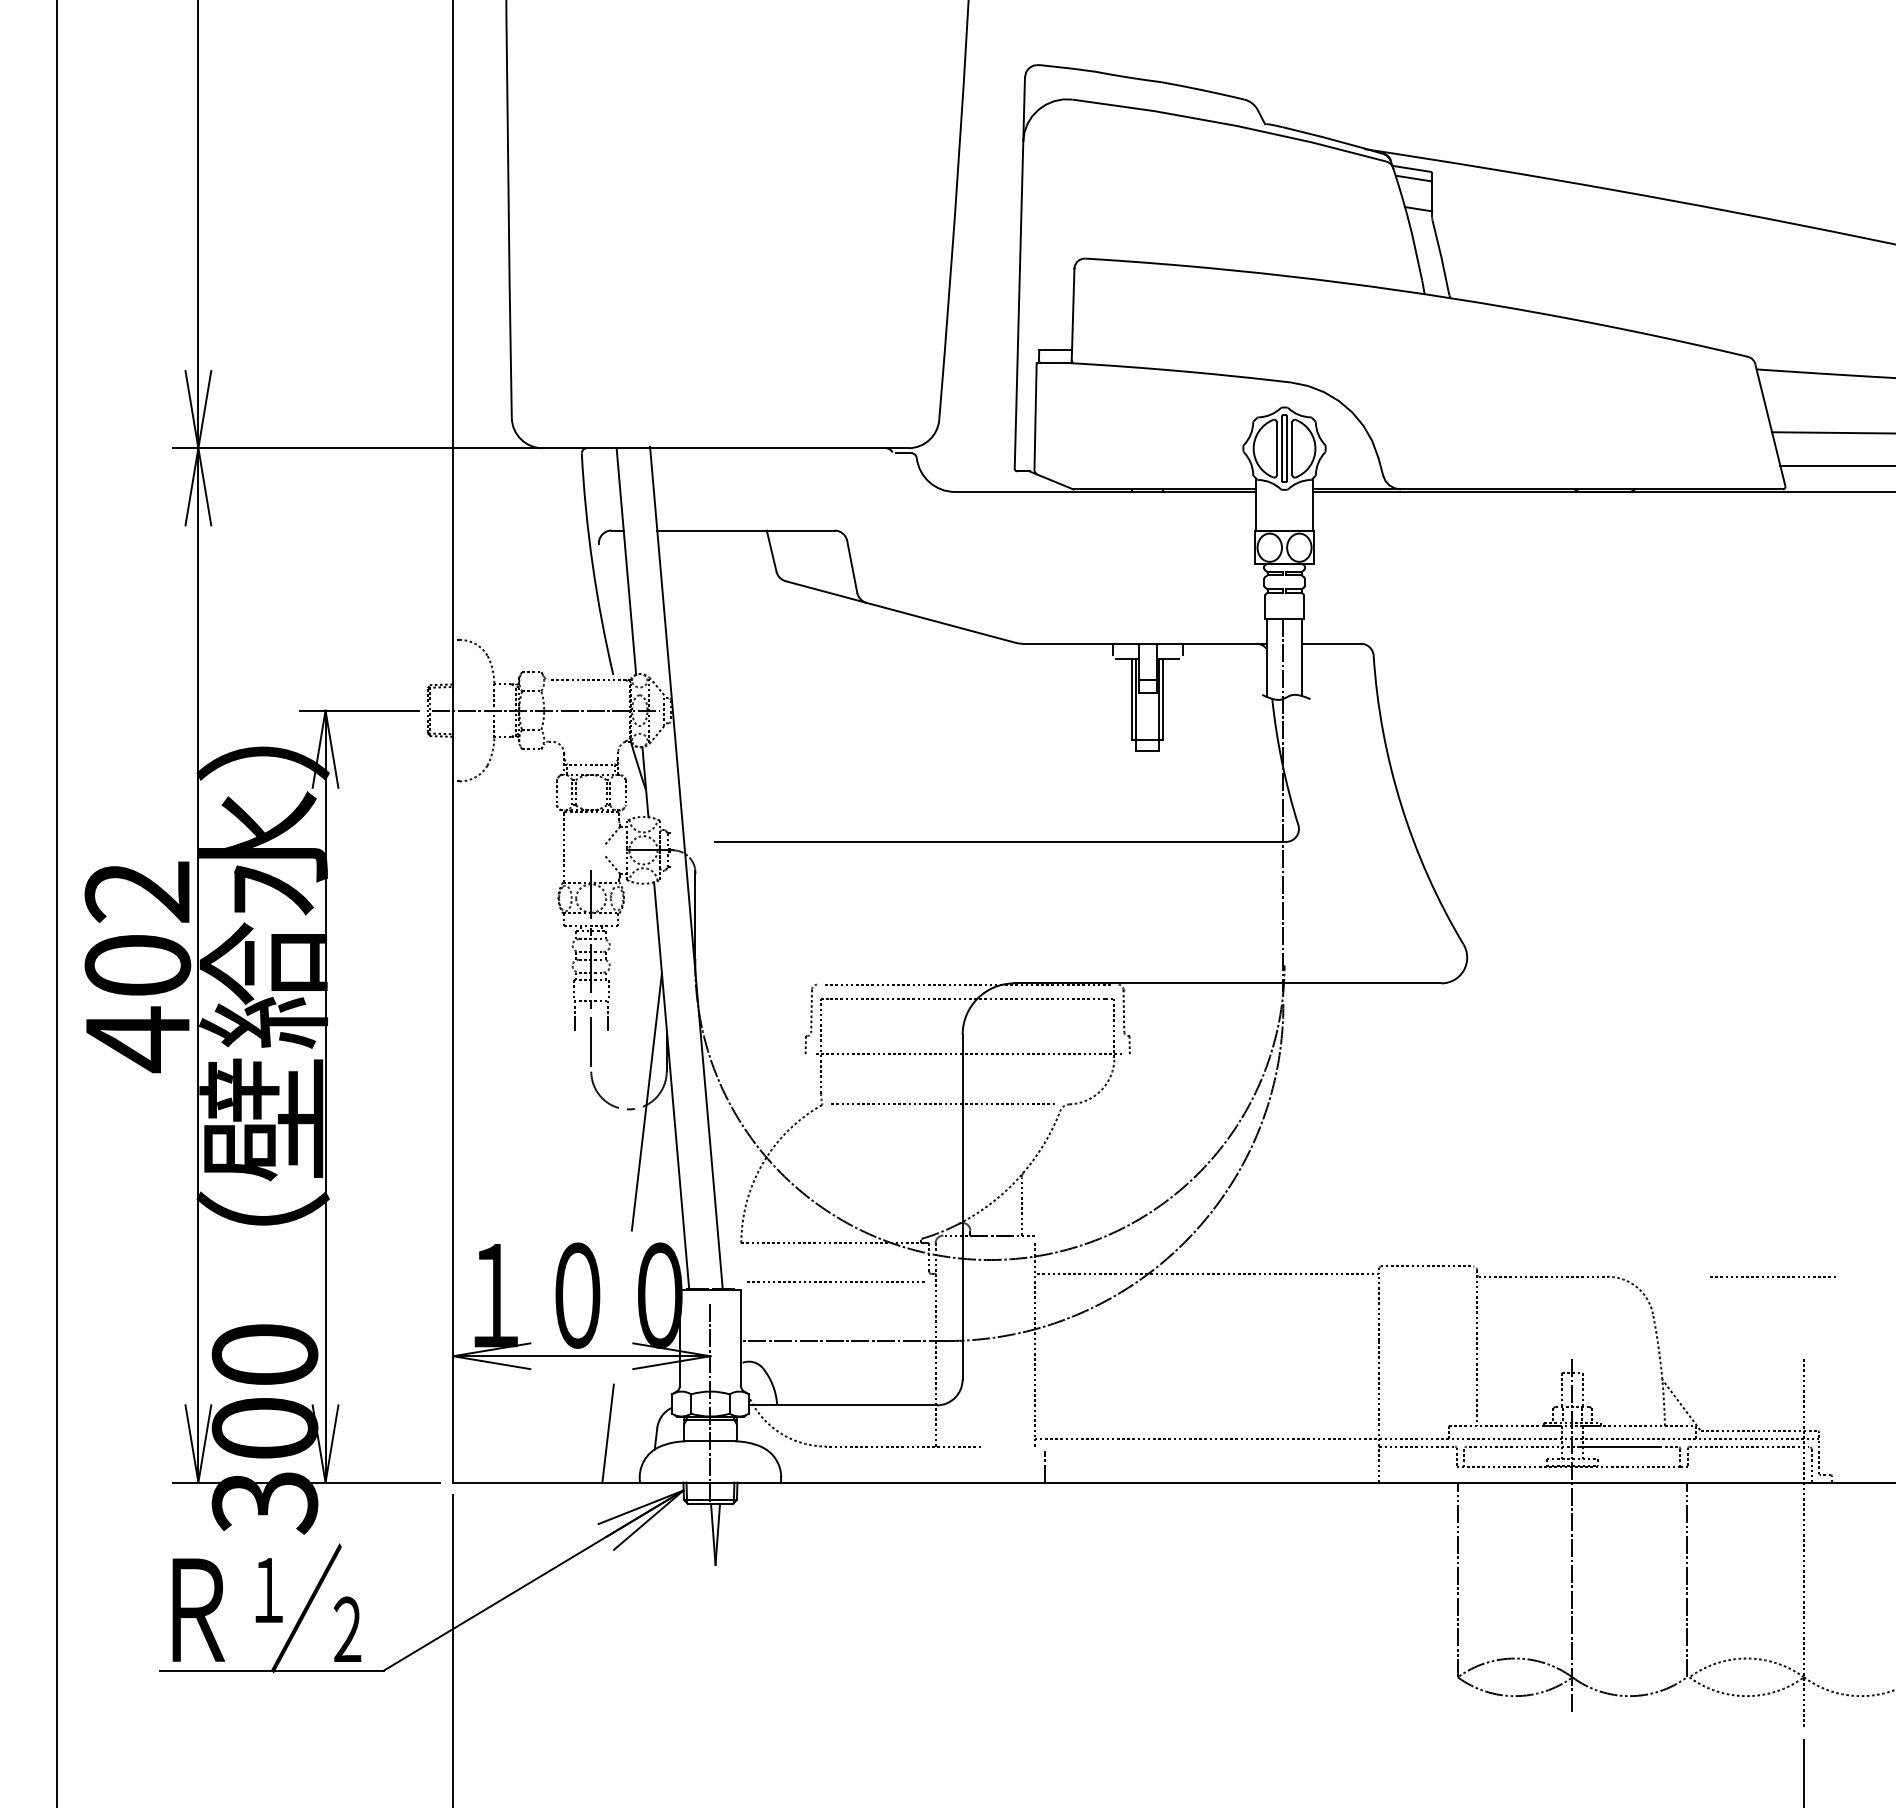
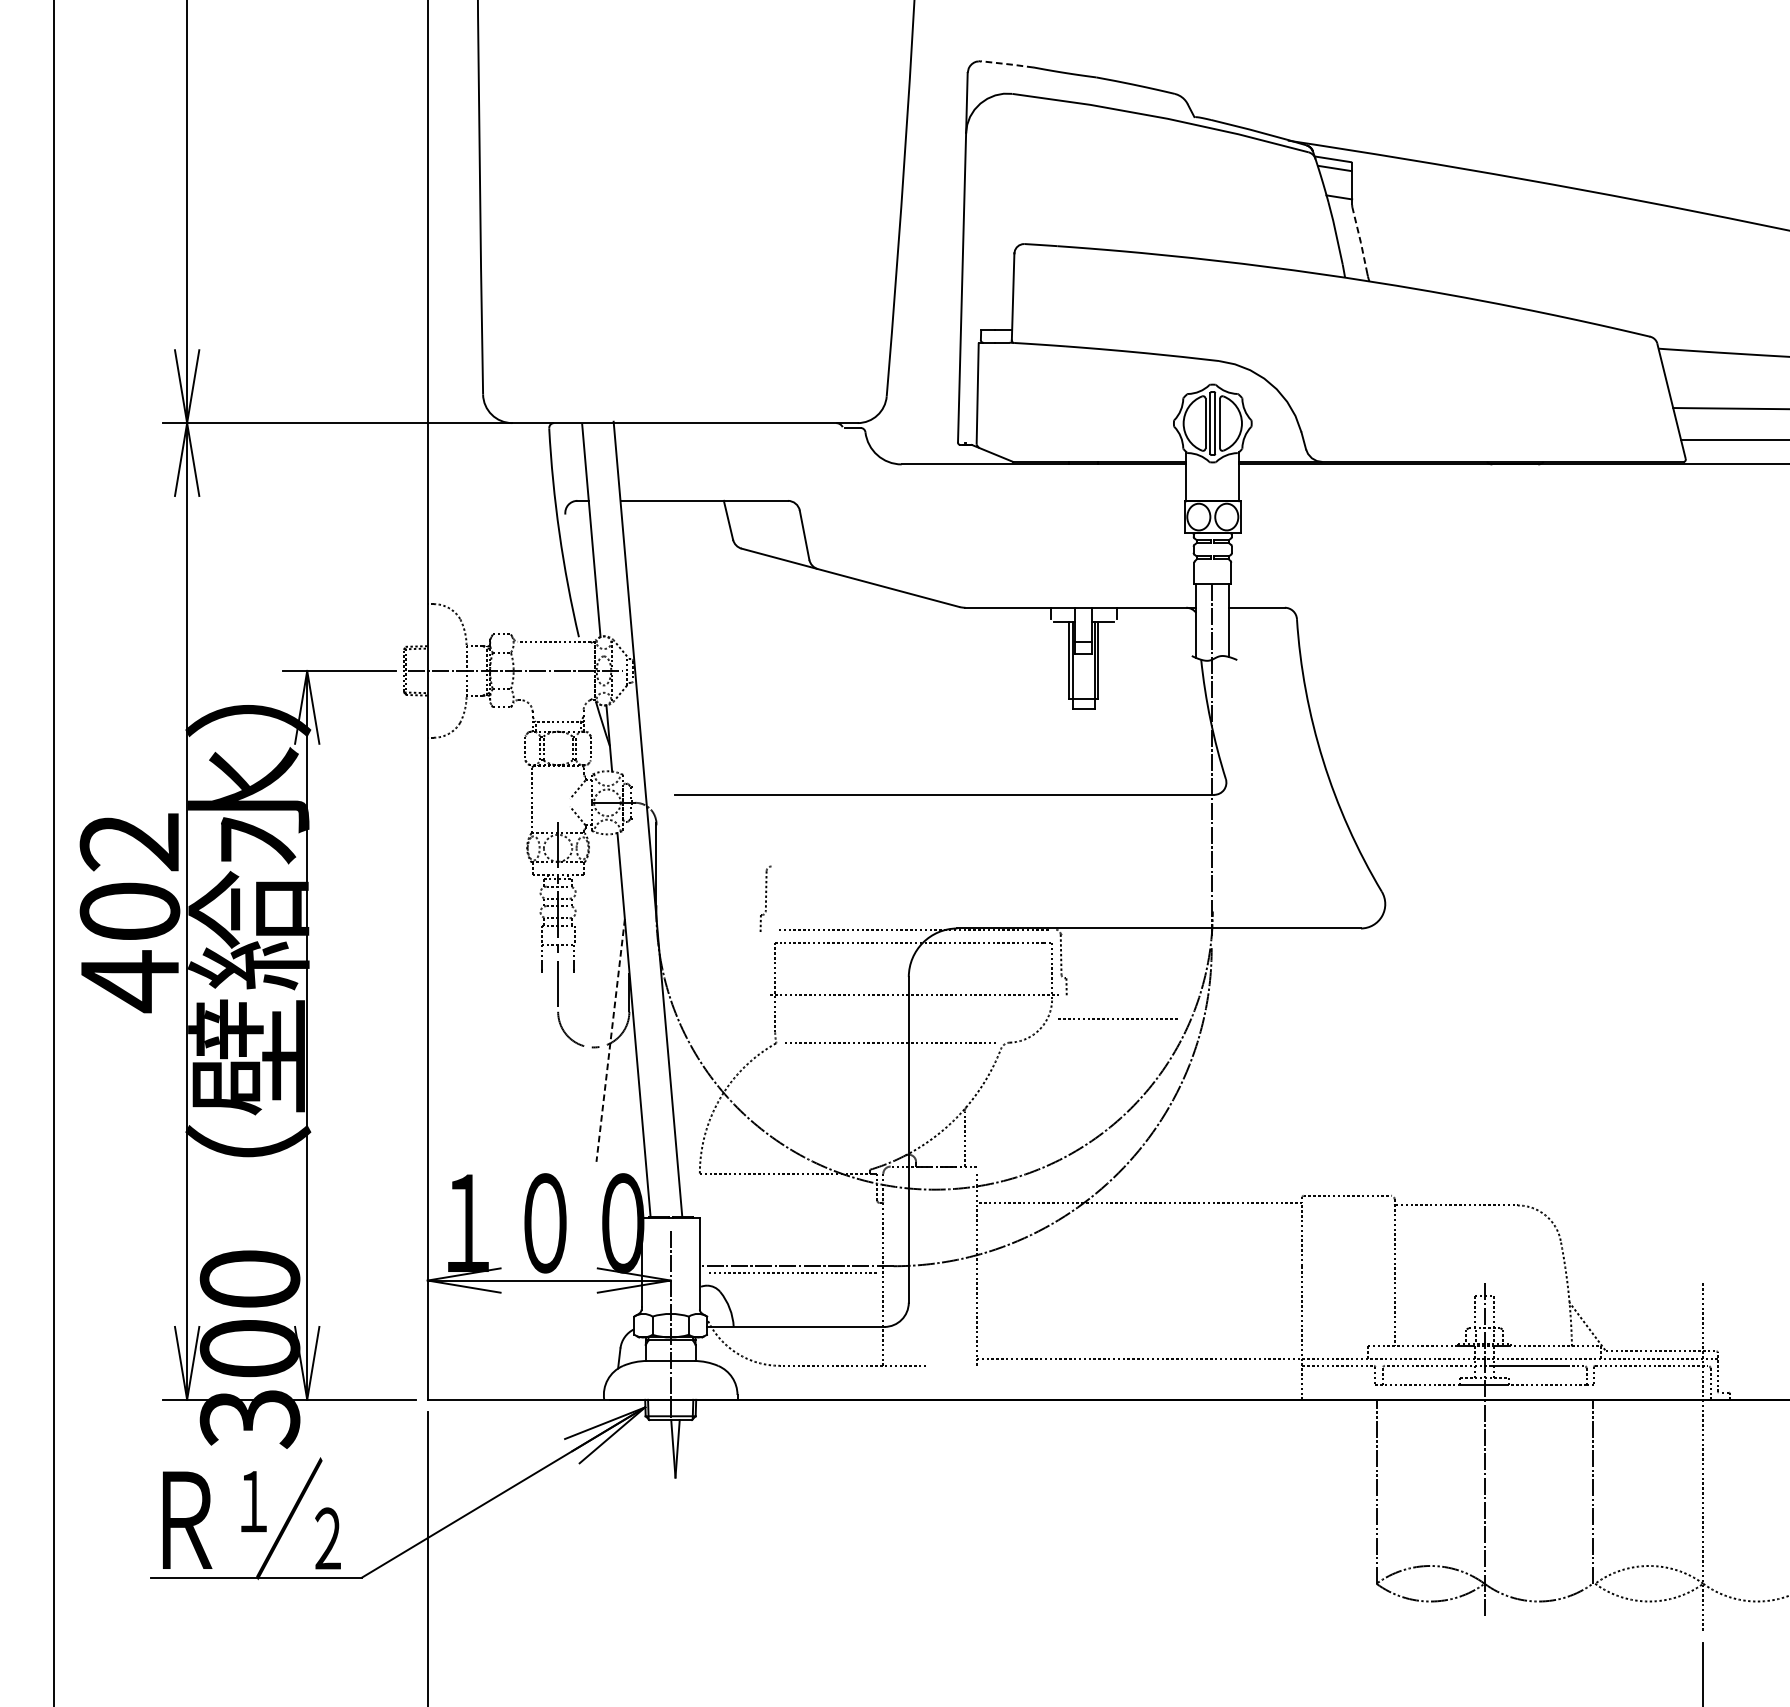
line: (1067, 68) -> (1007, 64), solid -> dashed
line: (1440, 255) -> (1360, 241), solid -> dashed
part: (810, 1018) -> (765, 898), moved
line: (646, 1102) -> (610, 1040), solid -> dashed
line: (1772, 1276) -> (1117, 1019), moved
line: (835, 1281) -> (792, 1272), moved
line: (607, 1433) -> (573, 1353), removed
line: (1044, 1466) -> (986, 1384), removed

